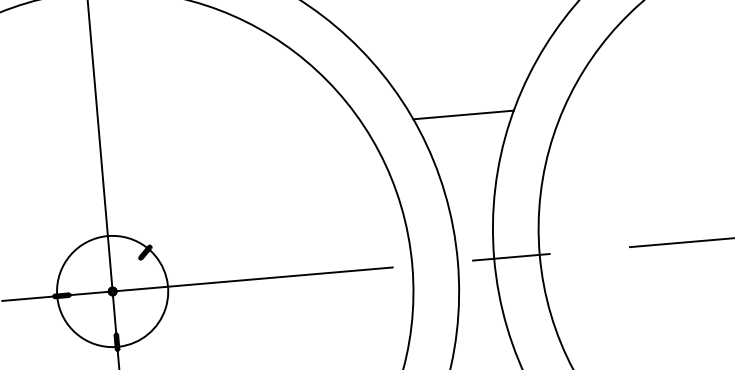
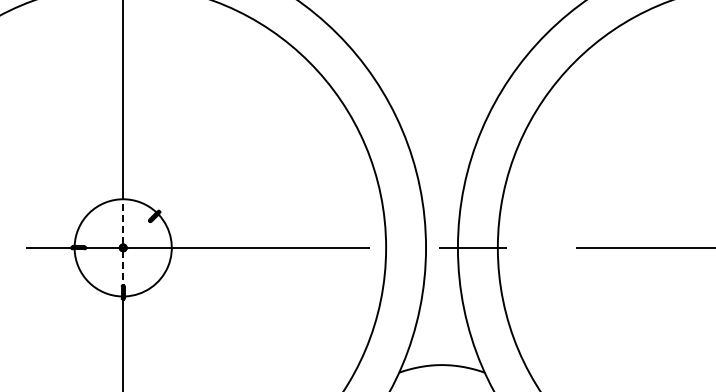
line: (463, 115) -> (441, 120), removed
line: (110, 261) -> (123, 221), solid -> dashed
line: (114, 314) -> (123, 268), solid -> dashed

